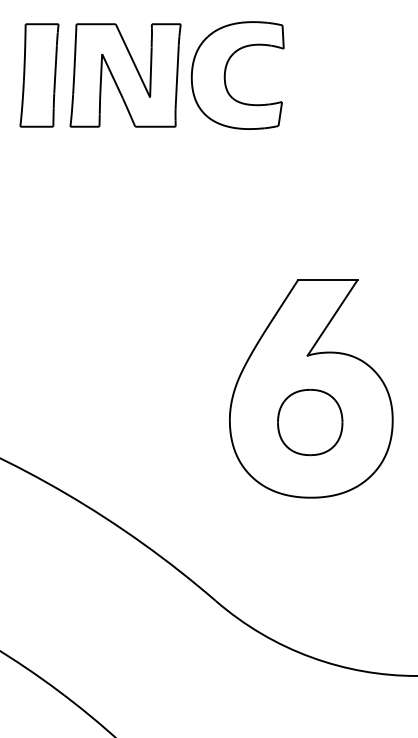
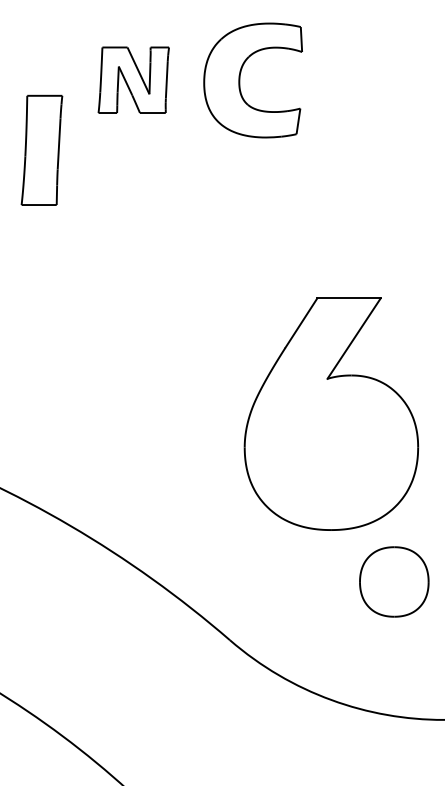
part: (39, 74) -> (41, 149), moved
part: (125, 74) -> (133, 79), size x0.6
part: (310, 422) -> (394, 581), moved

